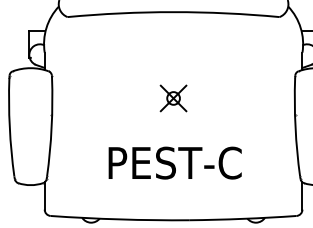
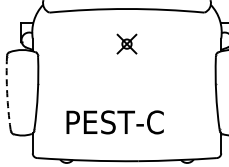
part: (172, 97) -> (126, 43), moved
arc: (10, 127) -> (7, 93), solid -> dashed
text: (174, 163) -> (114, 122), moved

